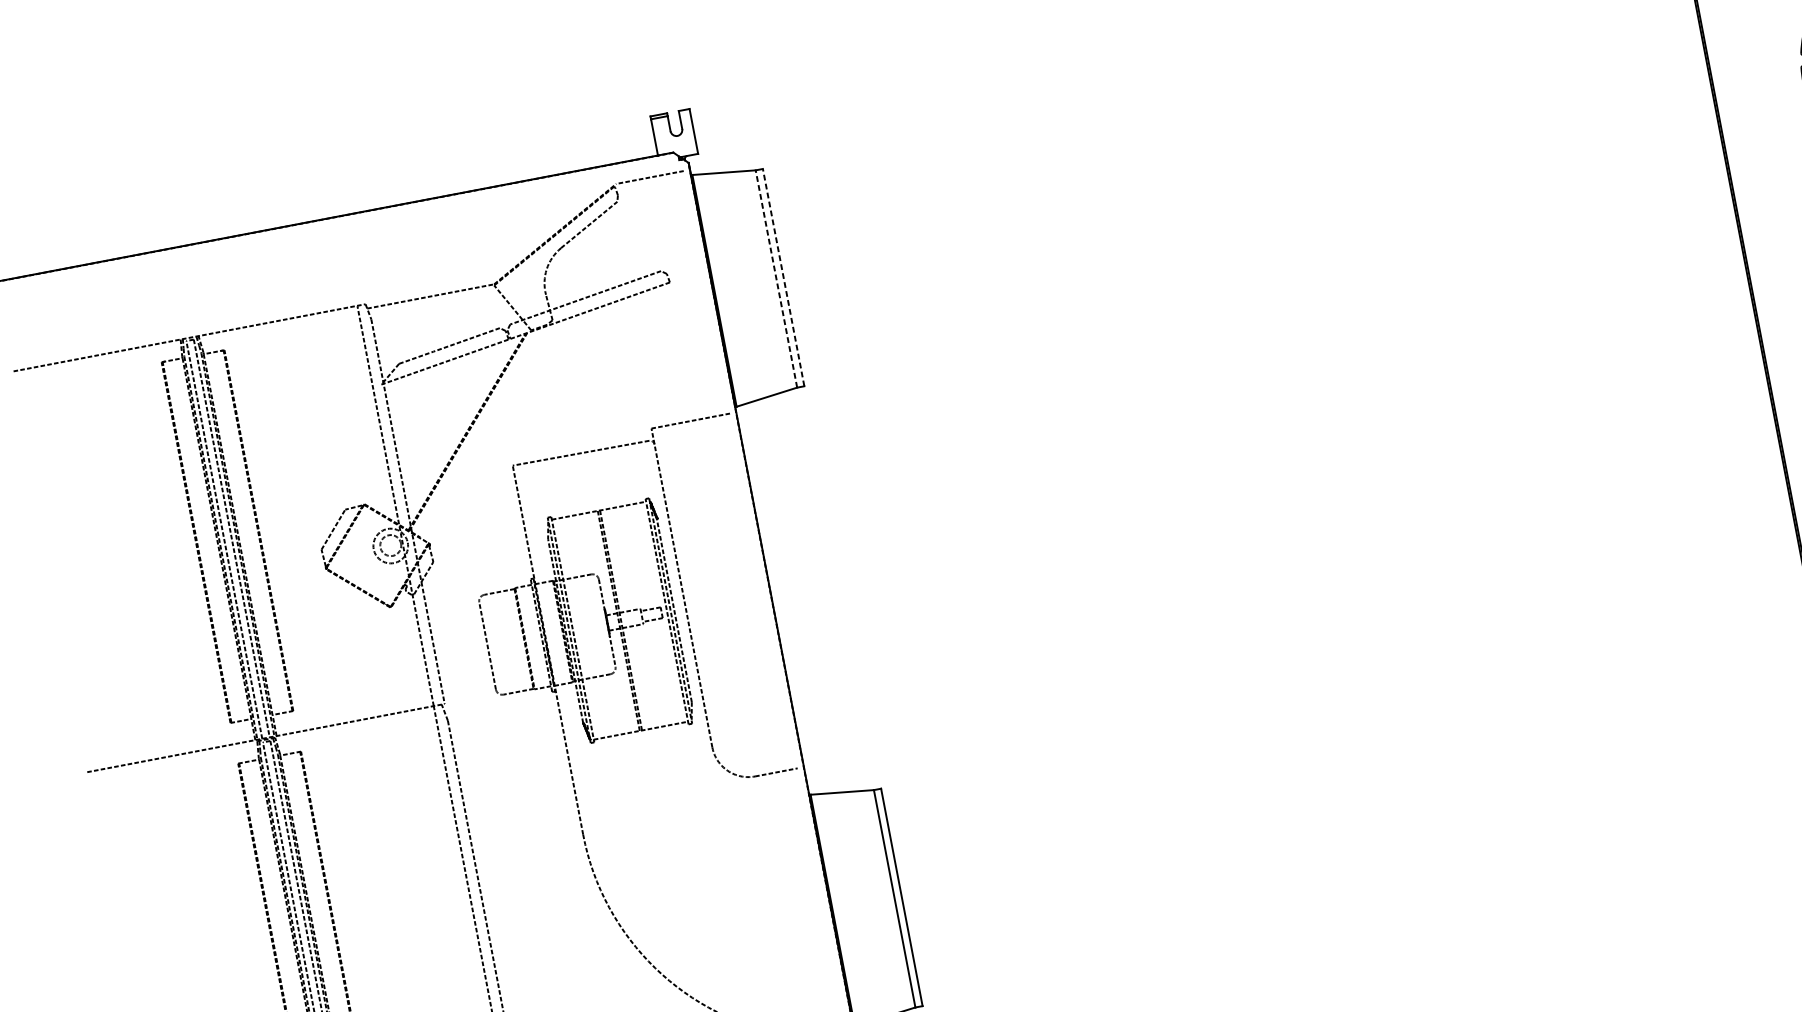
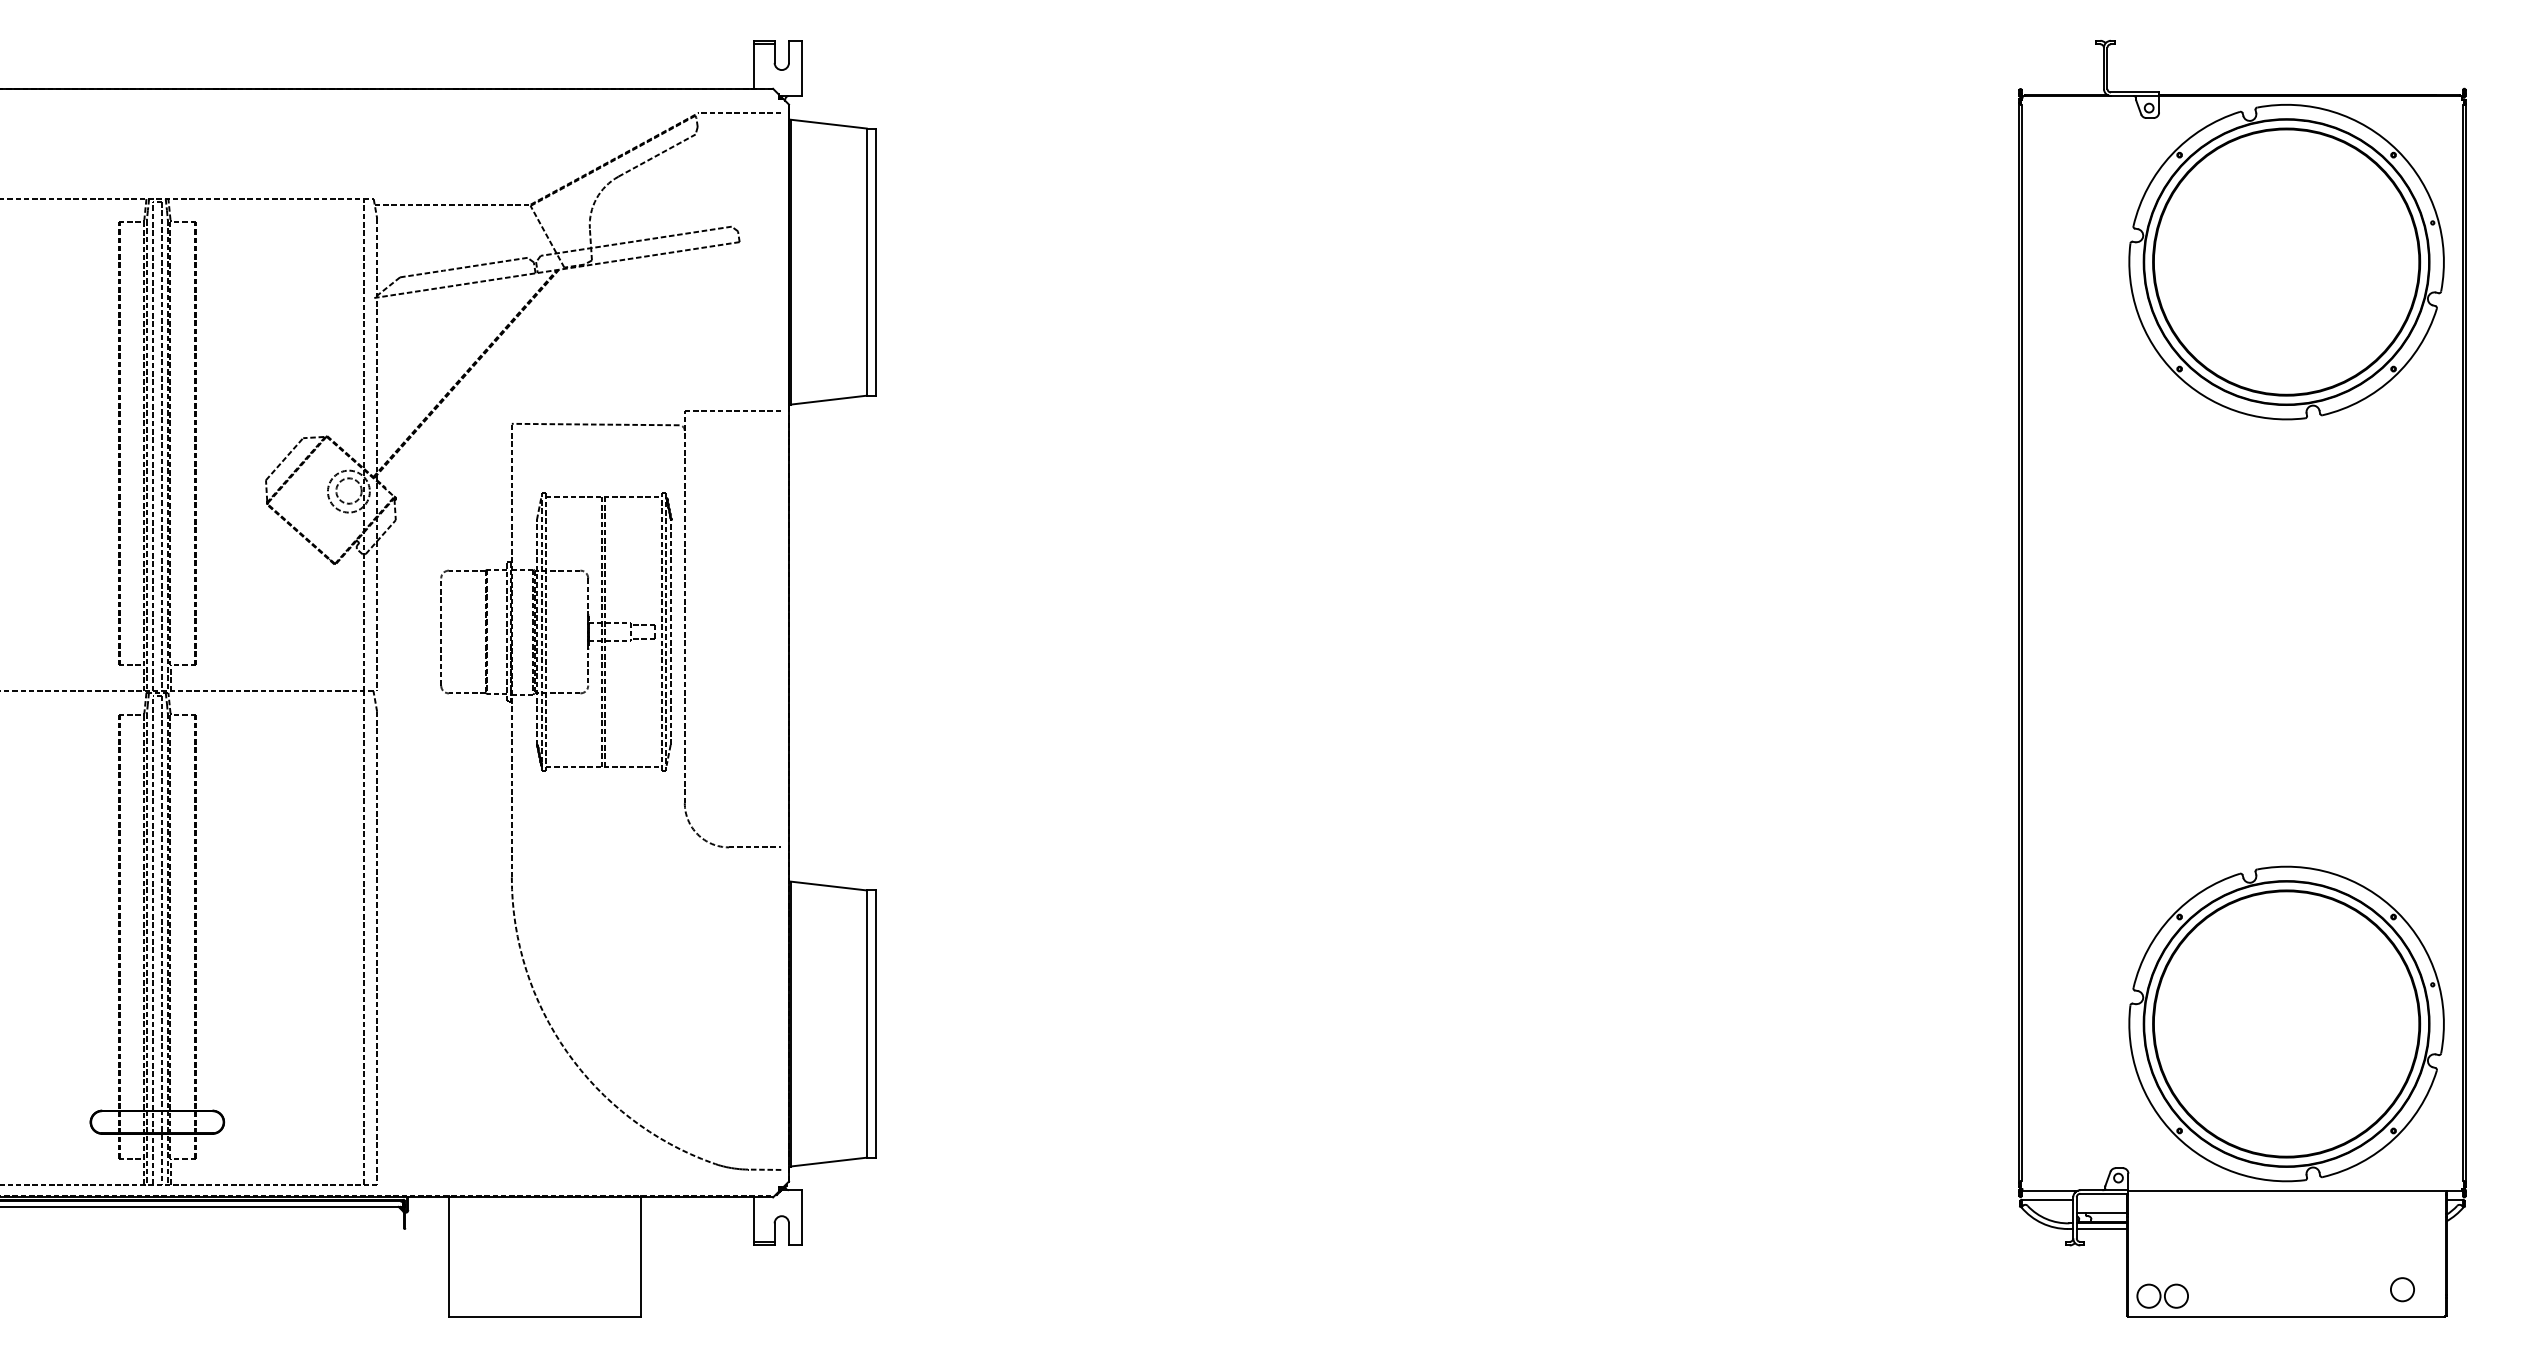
line: (783, 277) -> (875, 262), dashed -> solid
line: (776, 279) -> (866, 262), dashed -> solid

